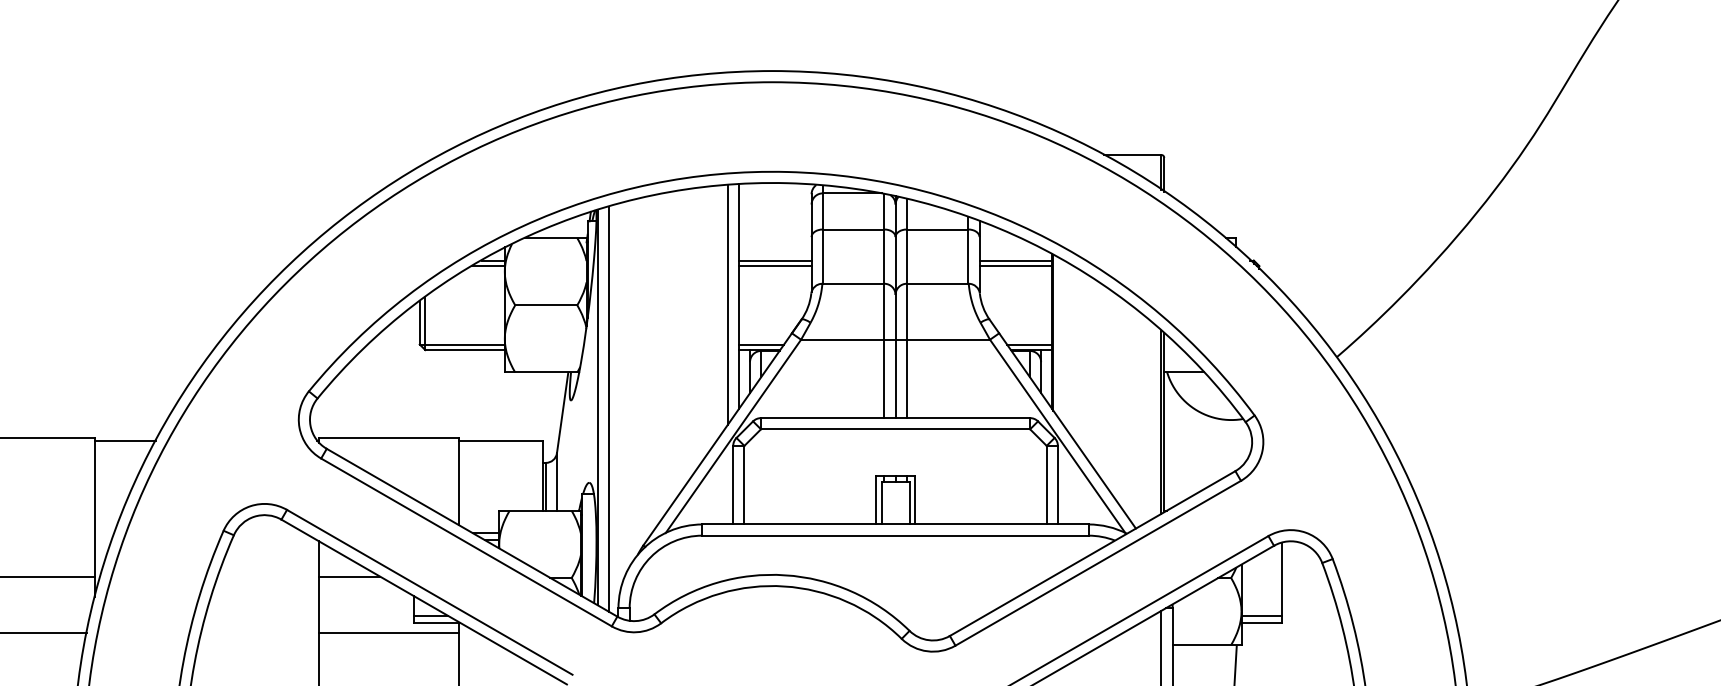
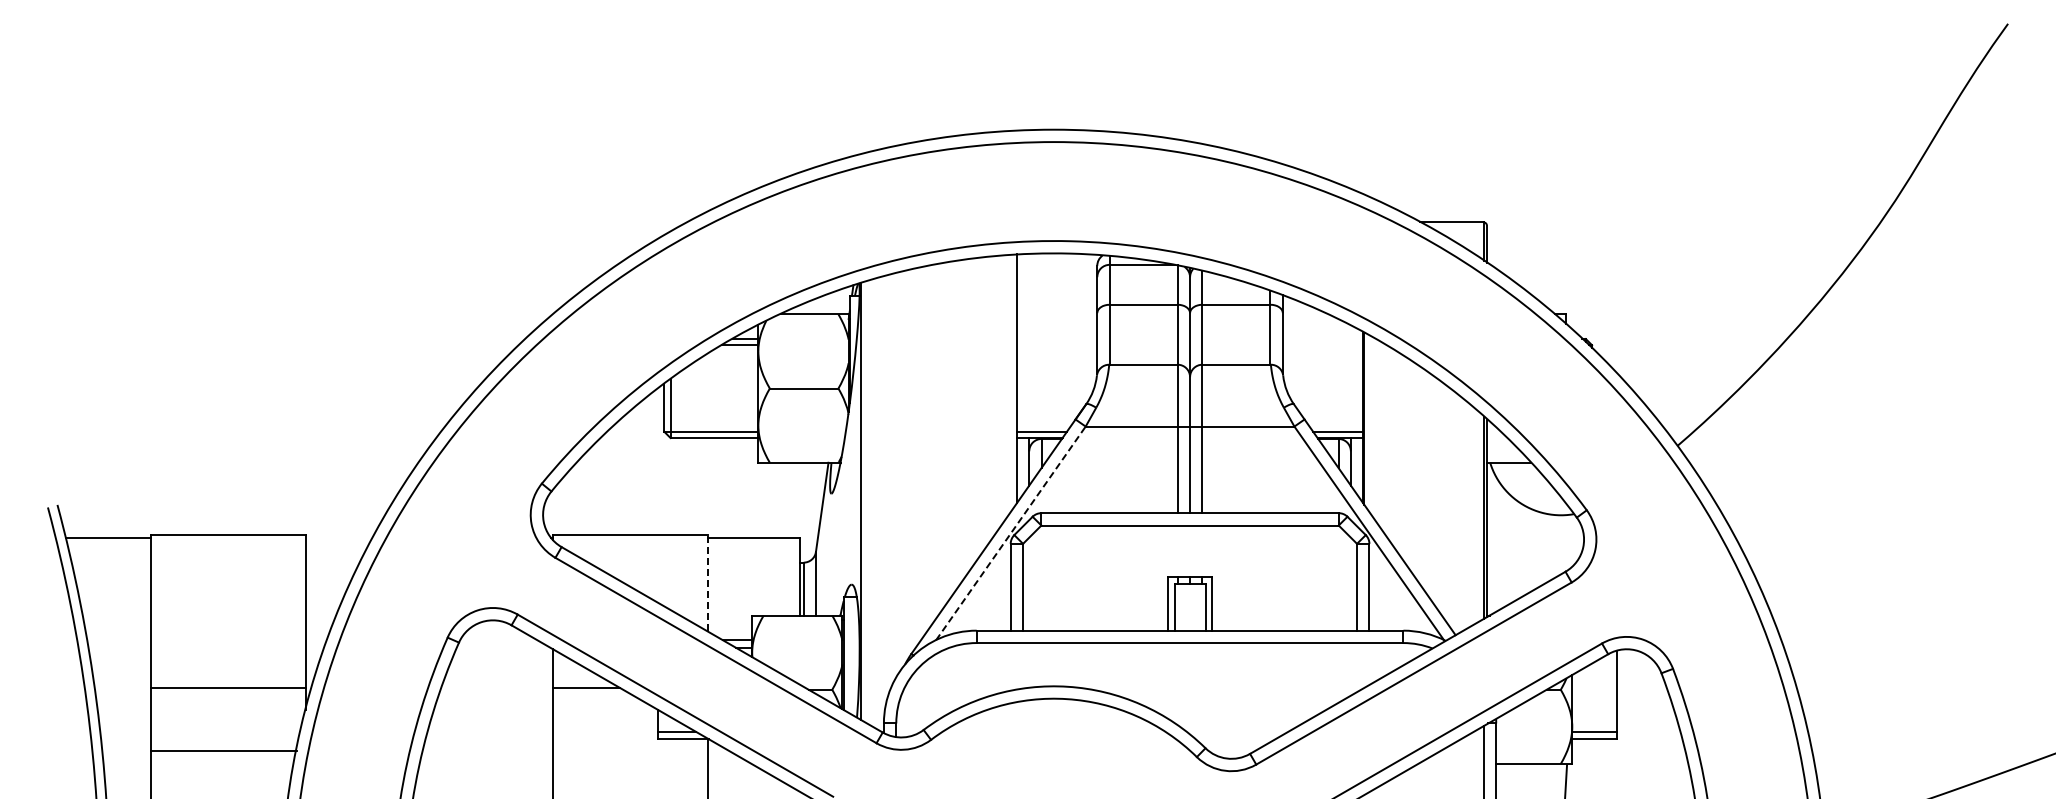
line: (774, 260) -> (1056, 339), removed
line: (1015, 260) -> (1322, 339), removed
line: (774, 266) -> (1056, 345), removed
line: (1015, 266) -> (1322, 345), removed
line: (727, 304) -> (1004, 387), removed
line: (609, 408) -> (873, 502), removed
line: (733, 436) -> (1011, 533), solid -> dashed
line: (124, 440) -> (338, 537), removed
line: (458, 480) -> (707, 582), solid -> dashed
line: (389, 632) -> (630, 750), removed

